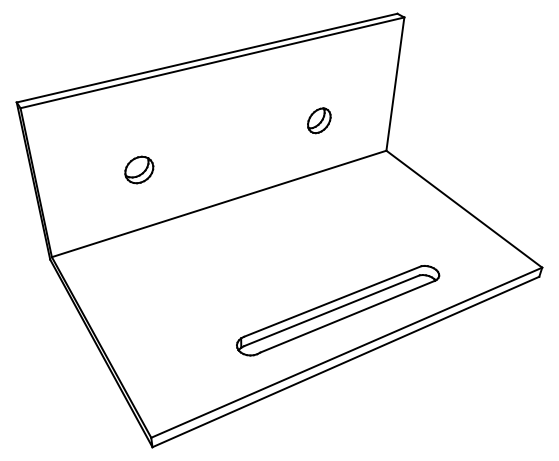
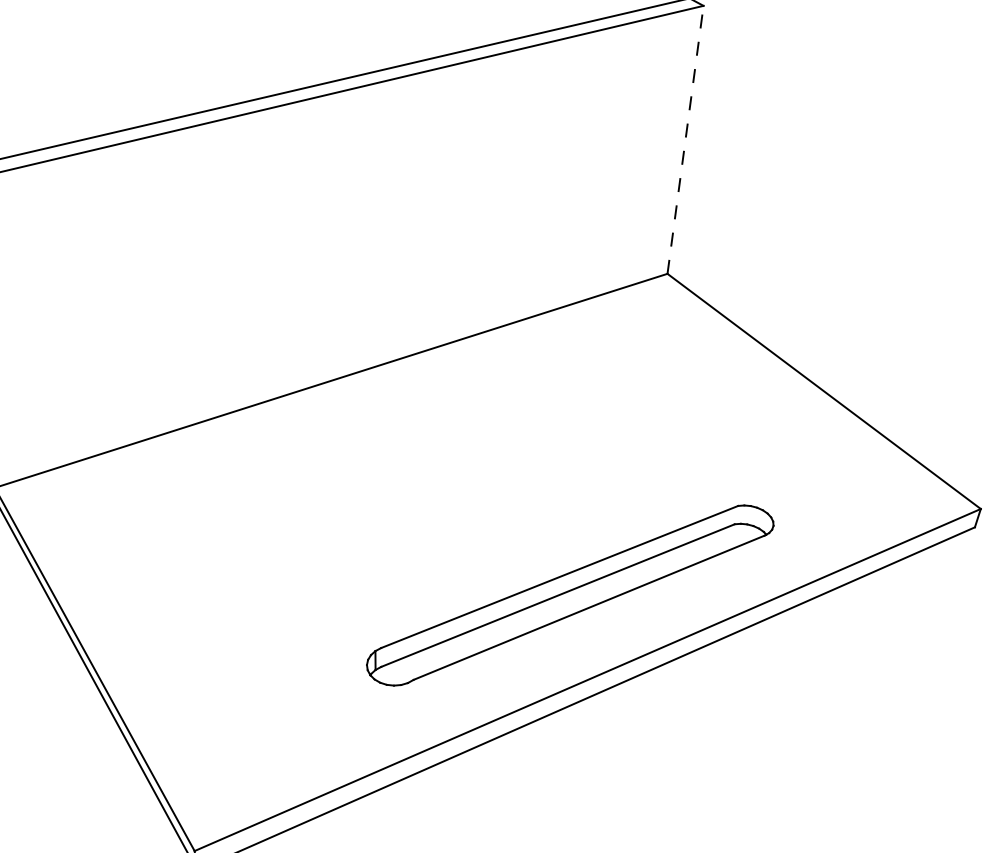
line: (395, 83) -> (685, 138), solid -> dashed
part: (319, 120) -> (532, 213), removed
part: (139, 169) -> (170, 311), removed

